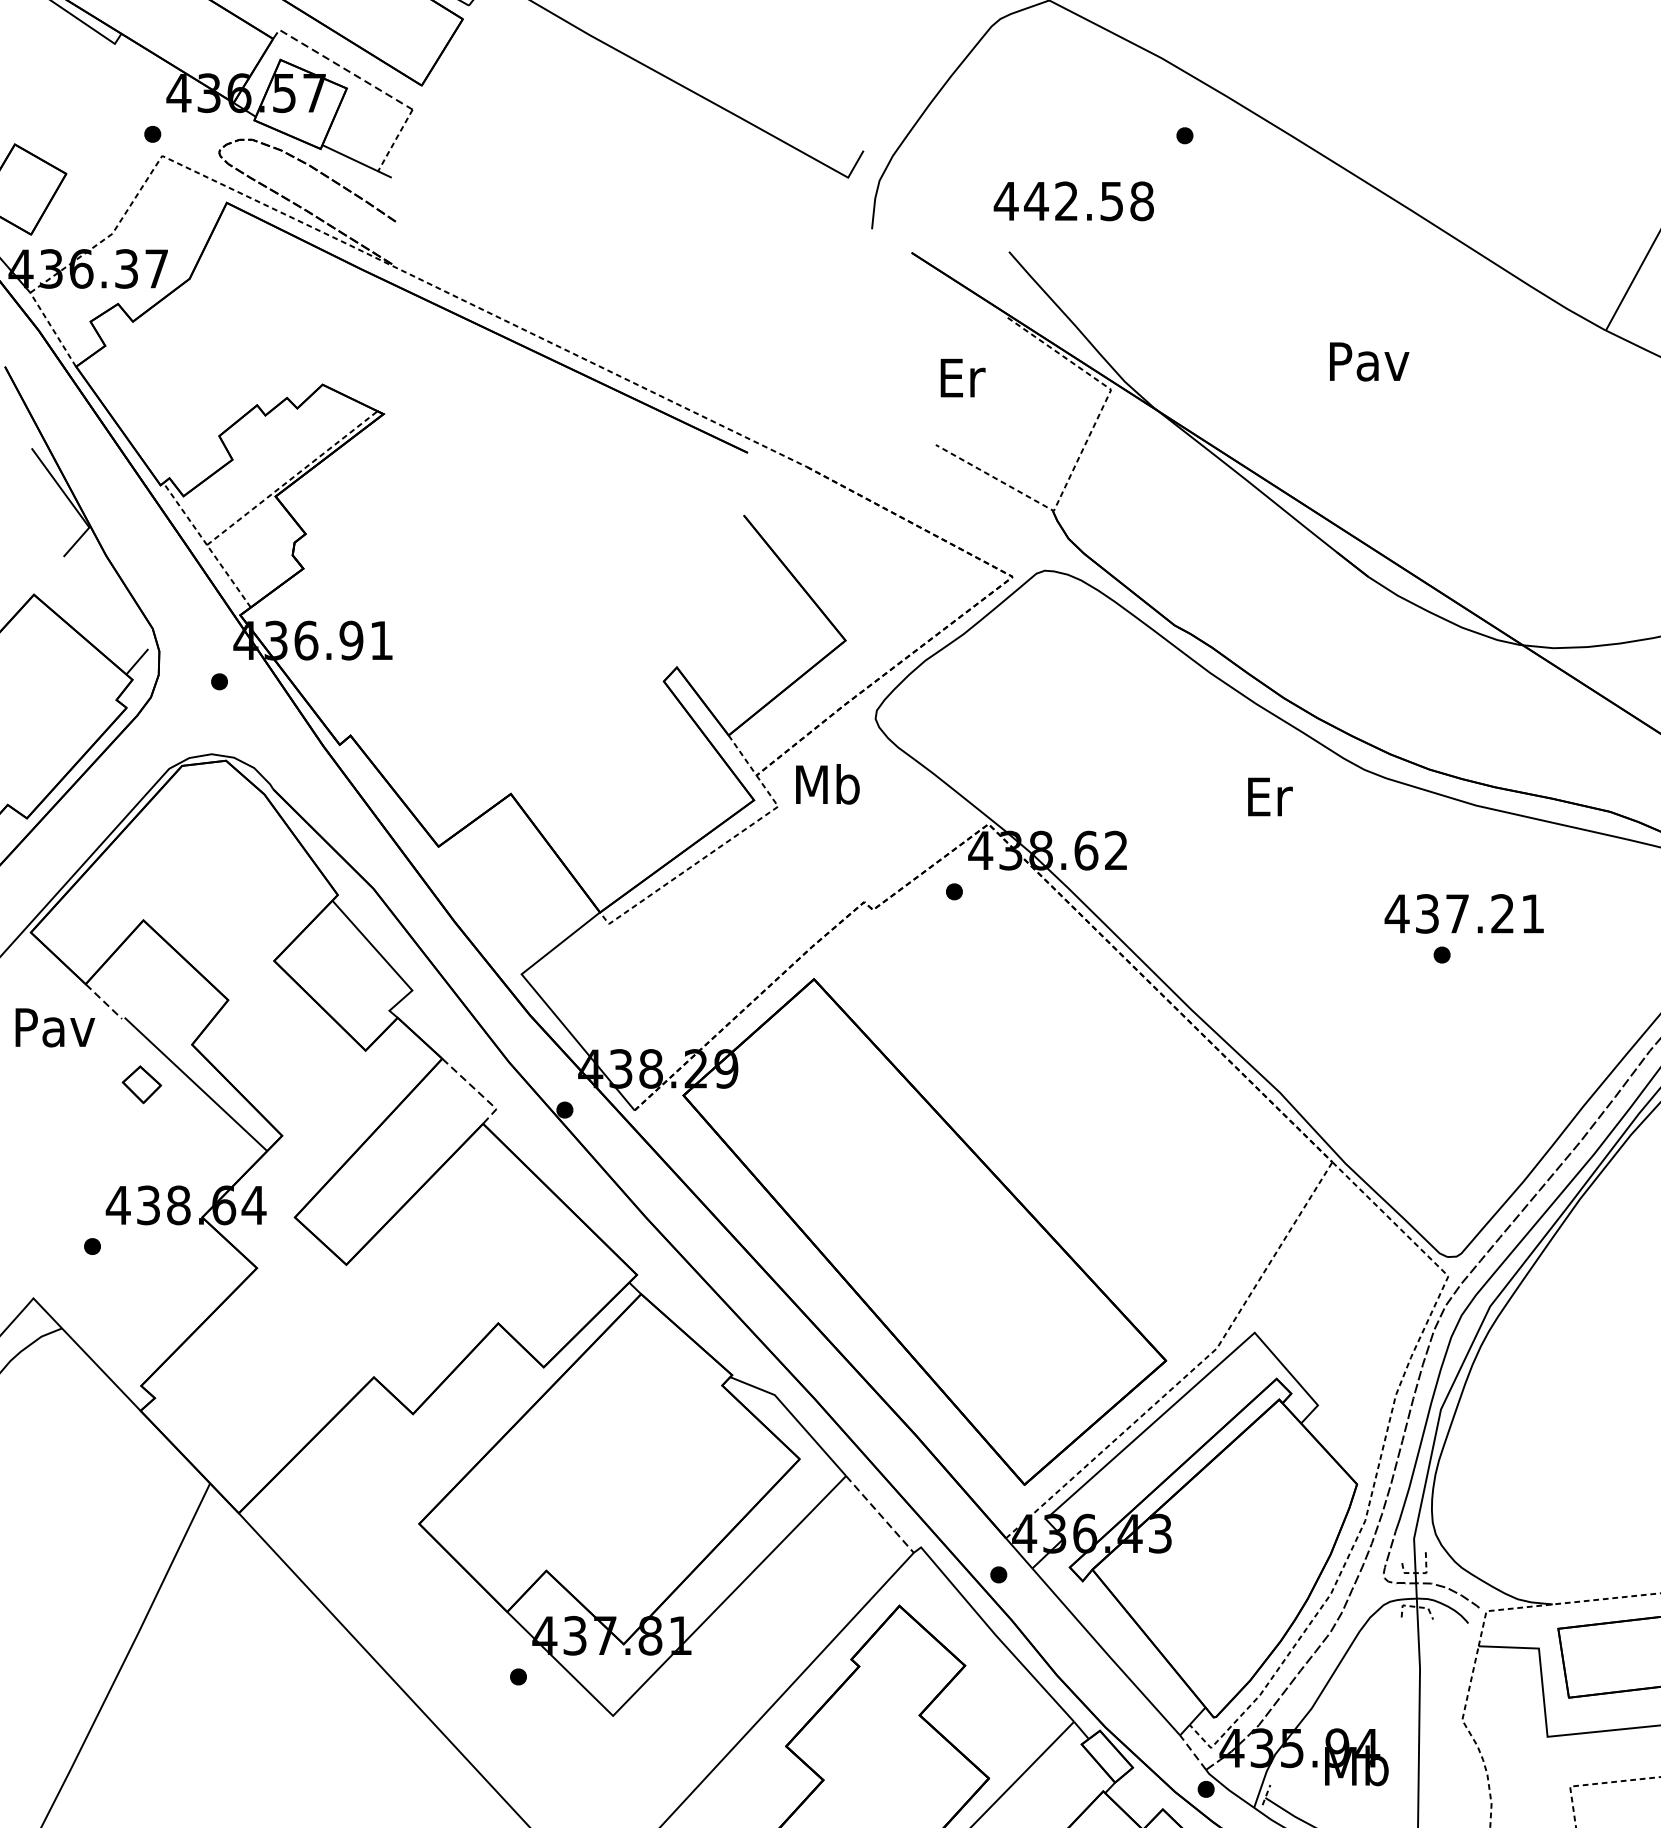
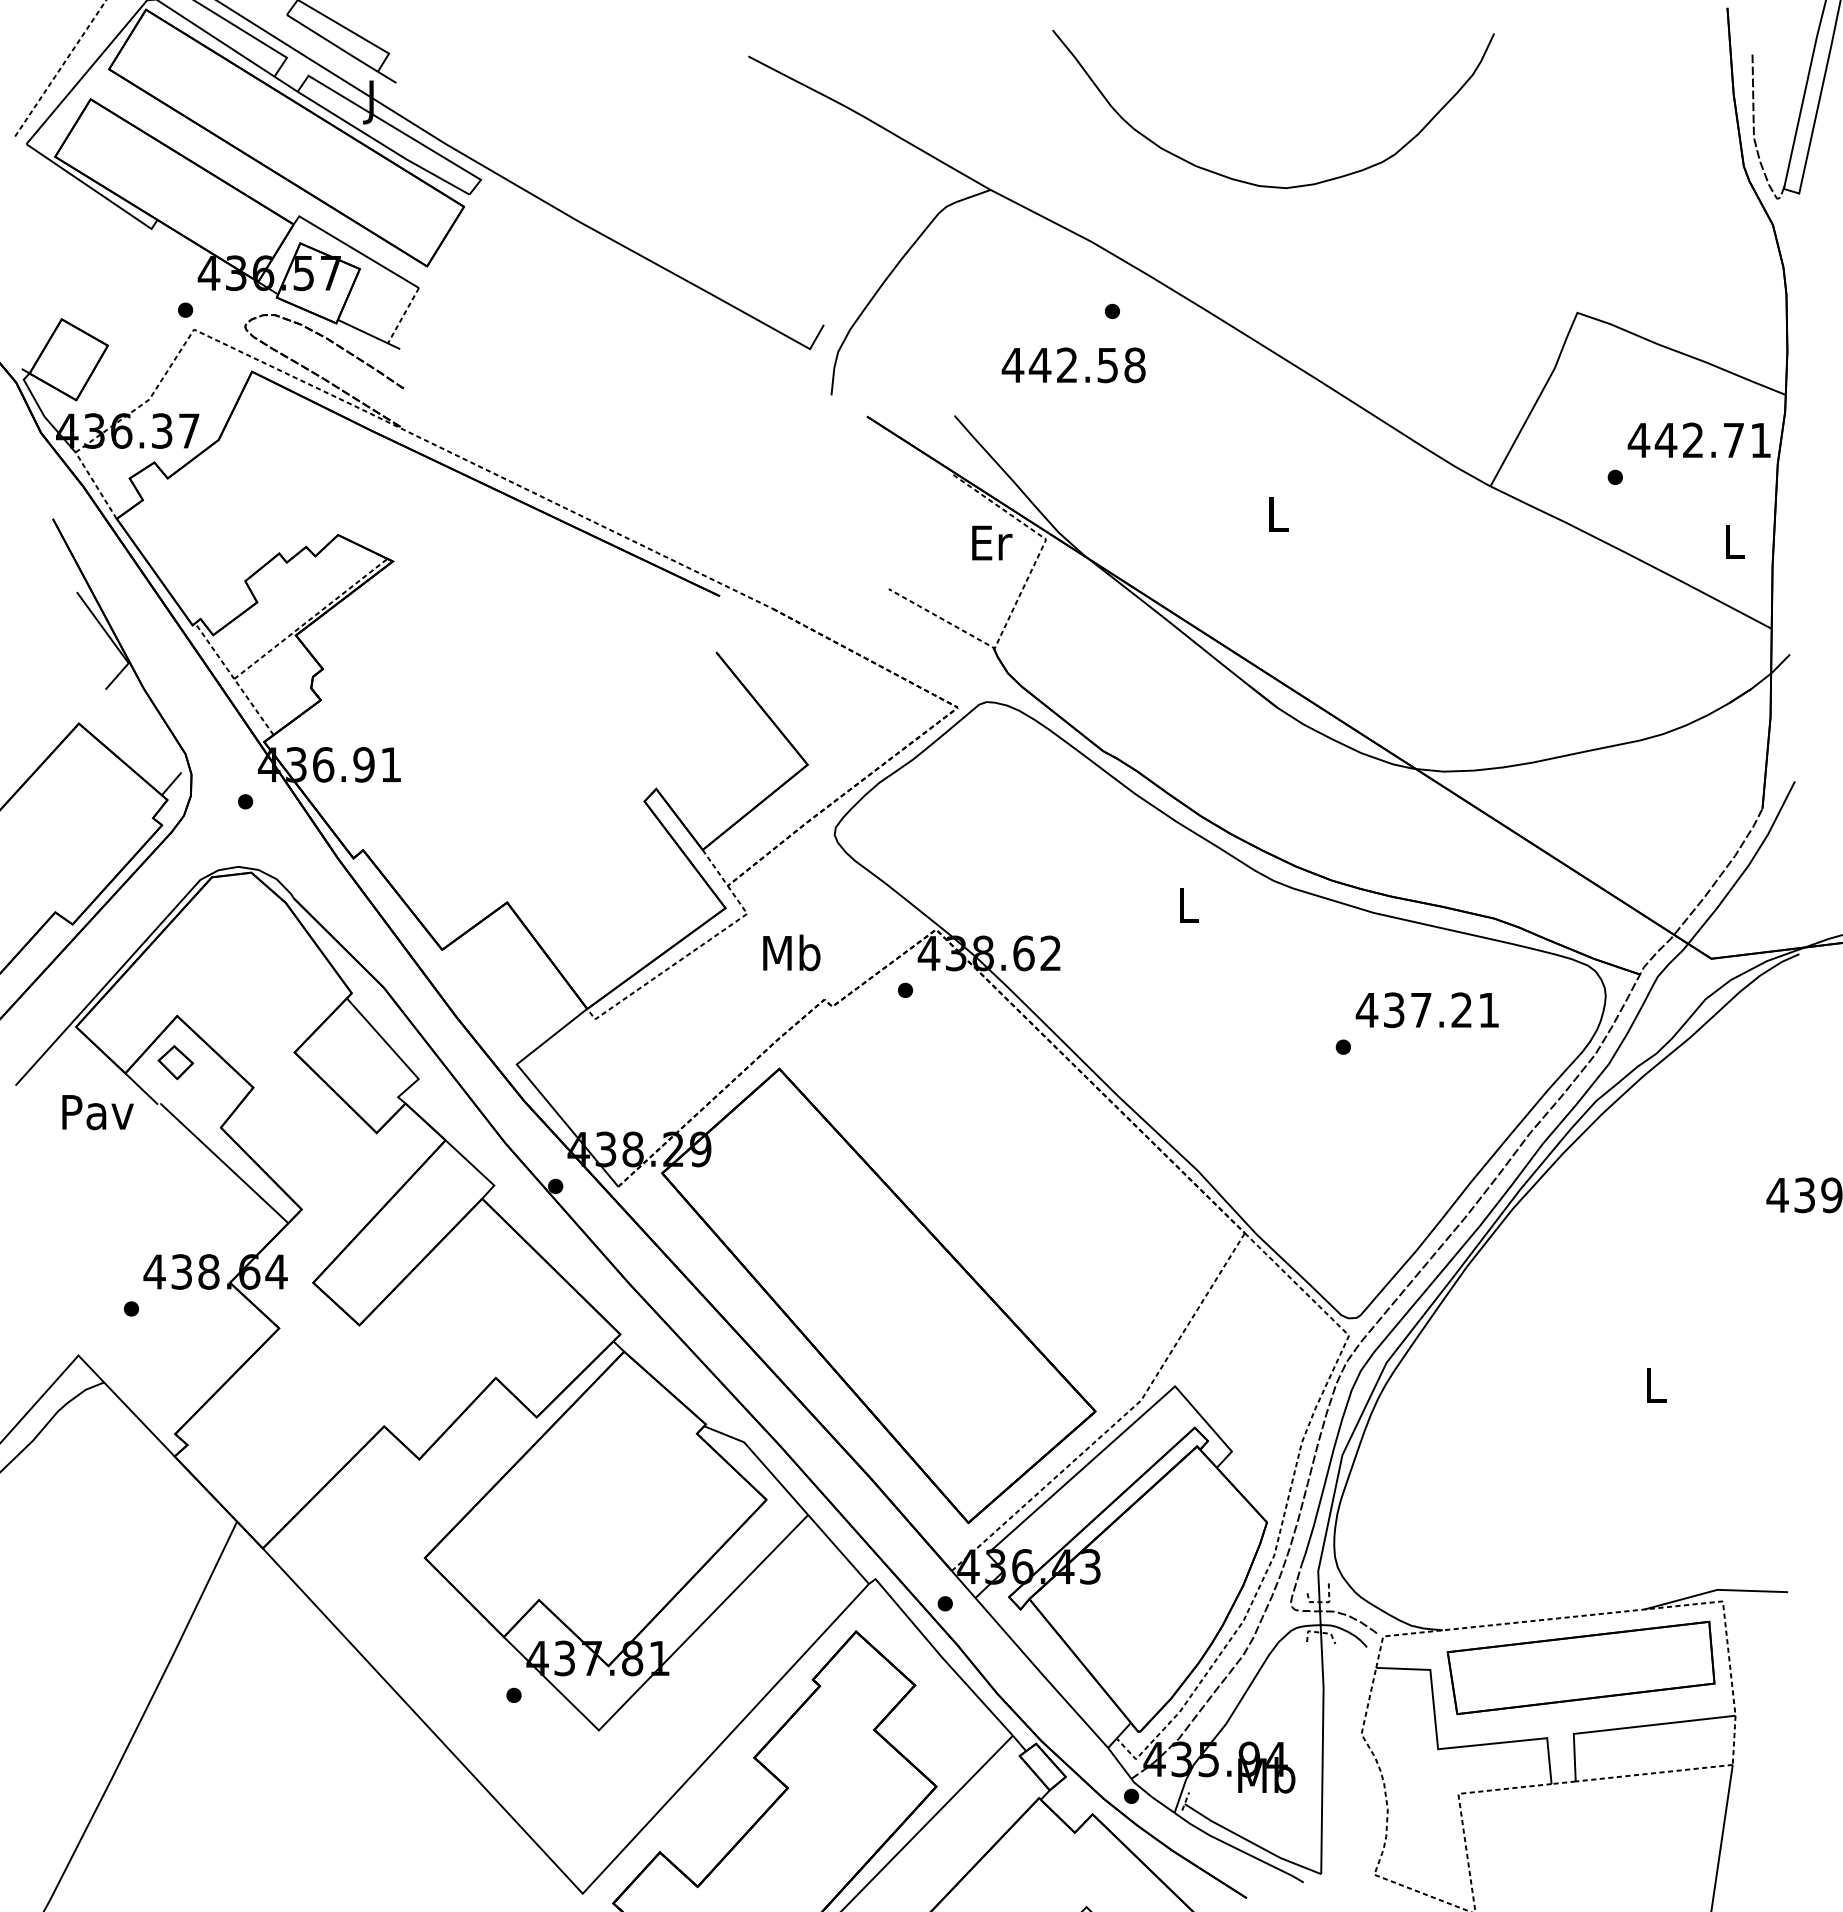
line: (340, 66) -> (354, 249), dashed -> solid
text: (1073, 201) -> (1073, 365), moved
text: (1368, 361) -> (1277, 514), Pav -> L
text: (963, 377) -> (992, 542), moved
text: (827, 783) -> (791, 952), moved
text: (1270, 797) -> (1189, 905), Er -> L
text: (1463, 914) -> (1426, 1010), moved
line: (103, 1001) -> (141, 1088), dashed -> solid
part: (141, 1084) -> (175, 1062), moved
line: (476, 1091) -> (476, 1169), dashed -> solid
line: (879, 1514) -> (838, 1549), dashed -> solid
line: (1192, 1752) -> (1119, 1763), dashed -> solid

